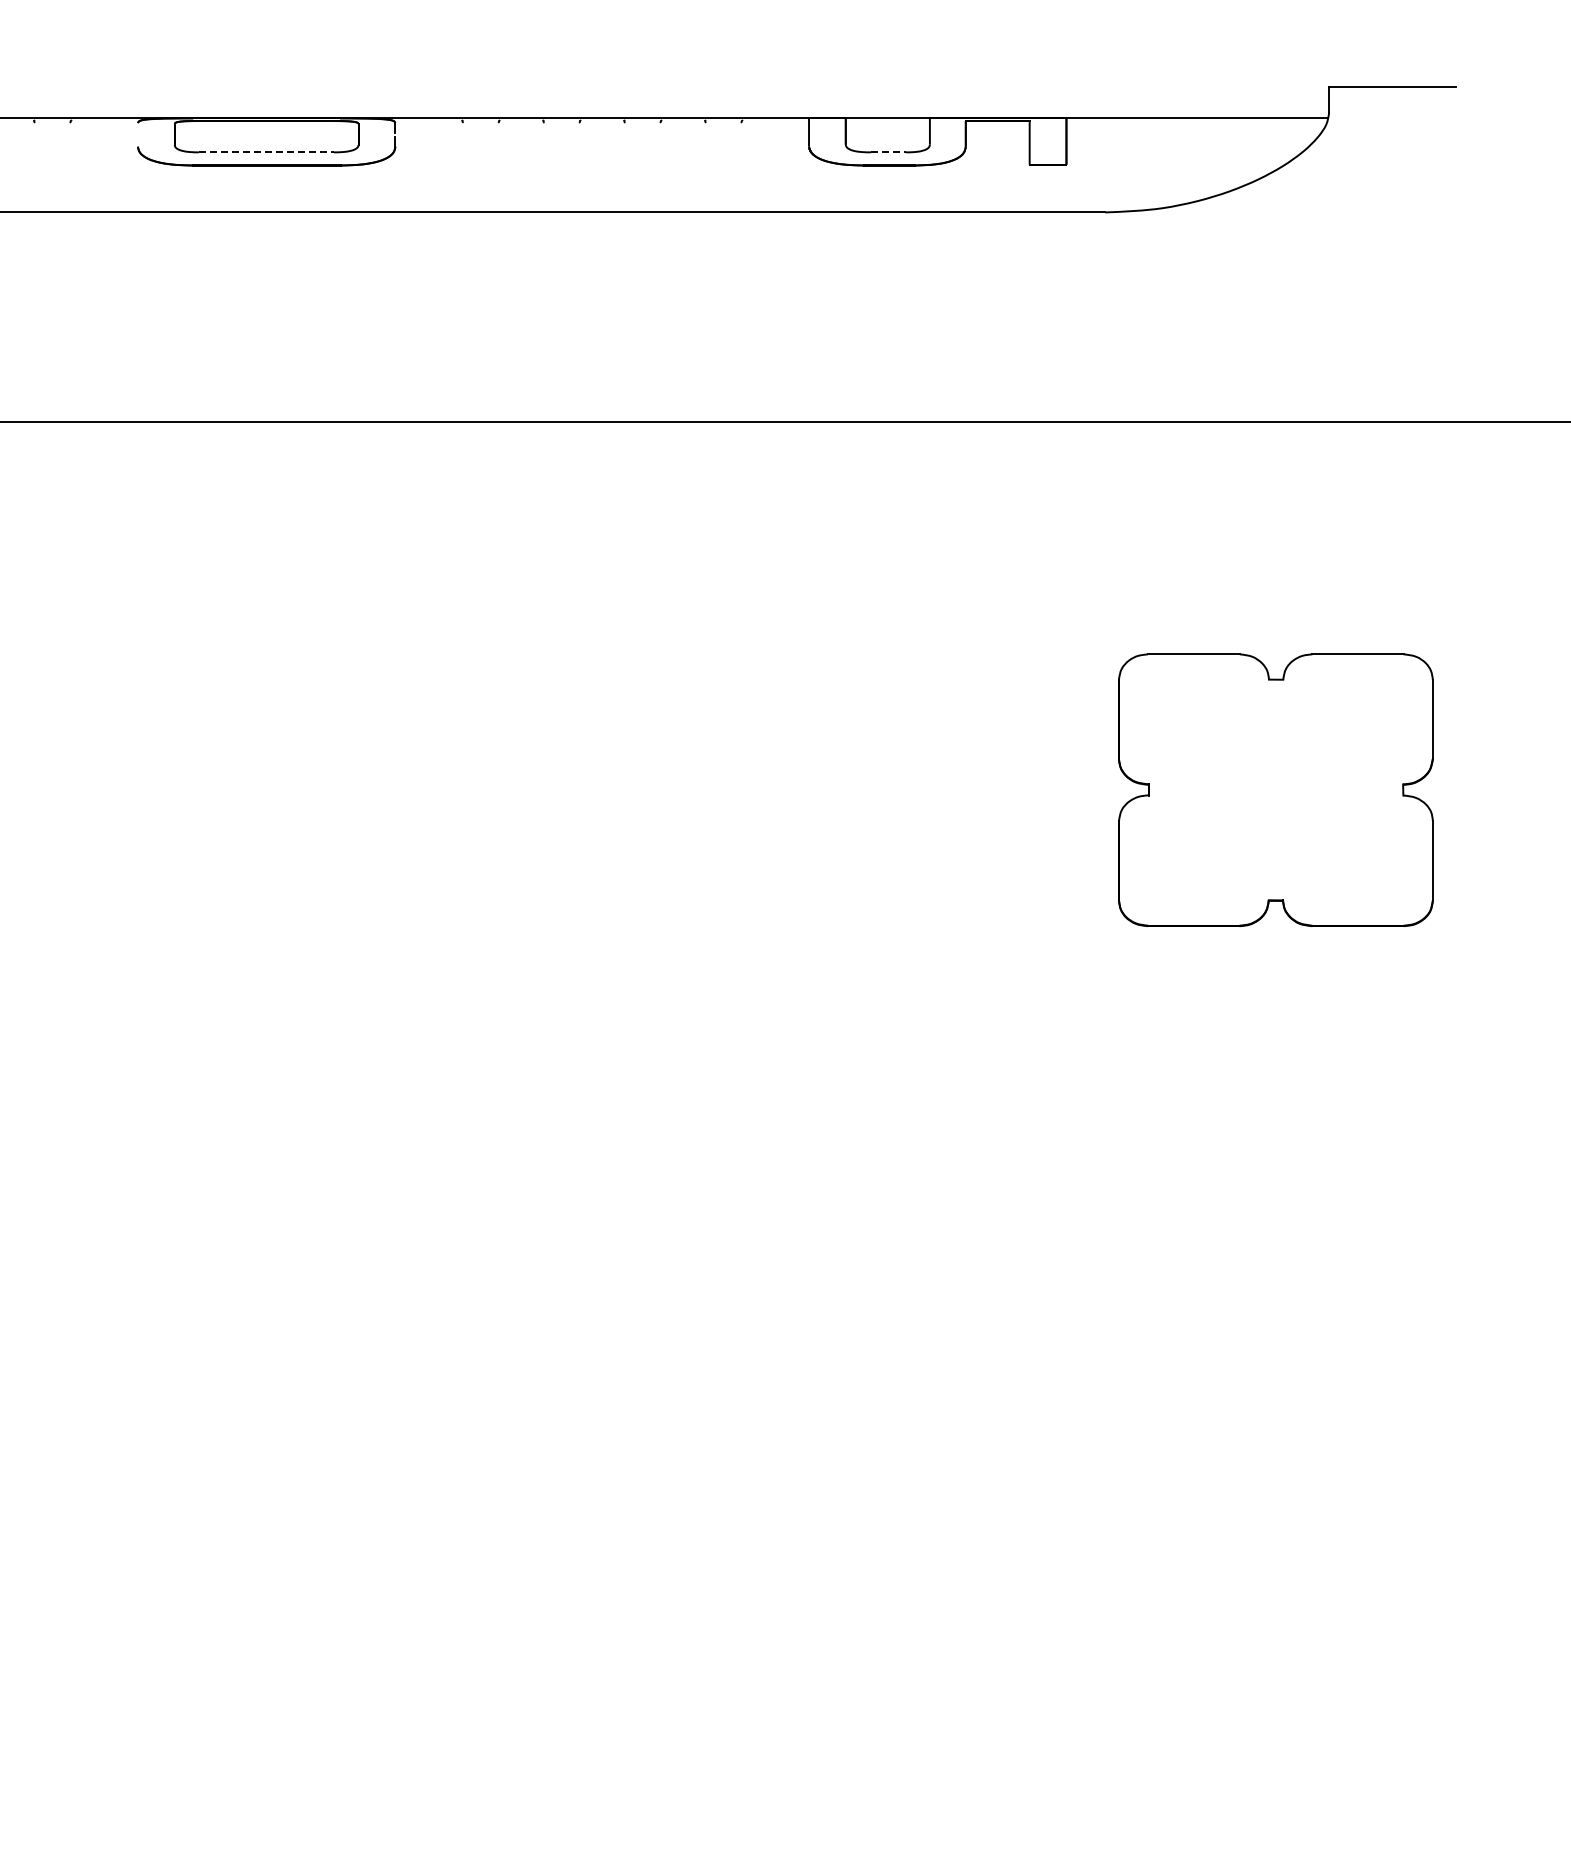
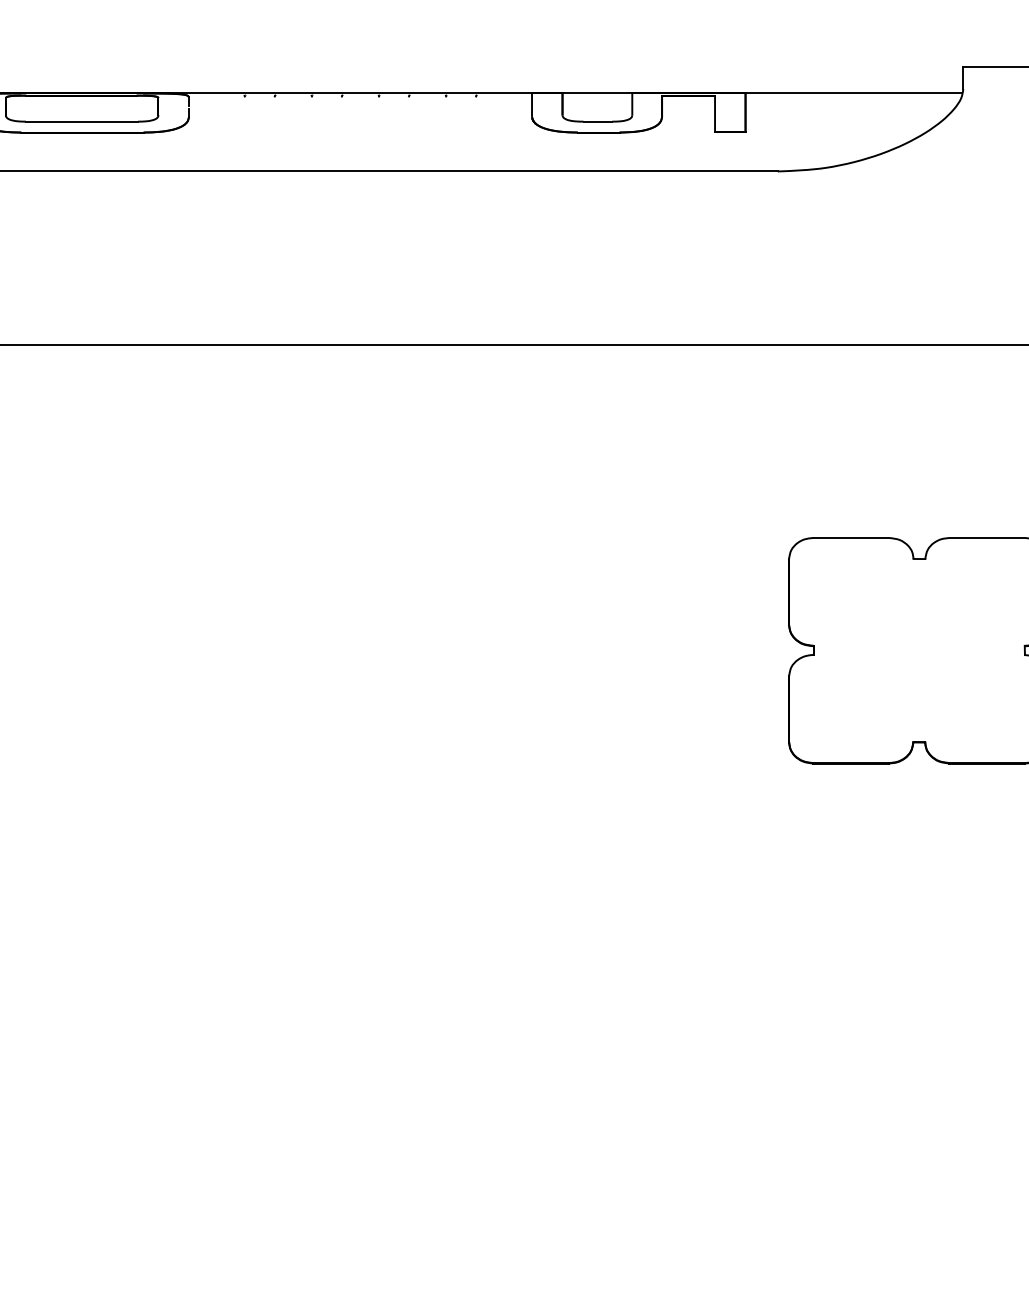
line: (266, 152) -> (82, 121), dashed -> solid
line: (888, 152) -> (597, 121), dashed -> solid

